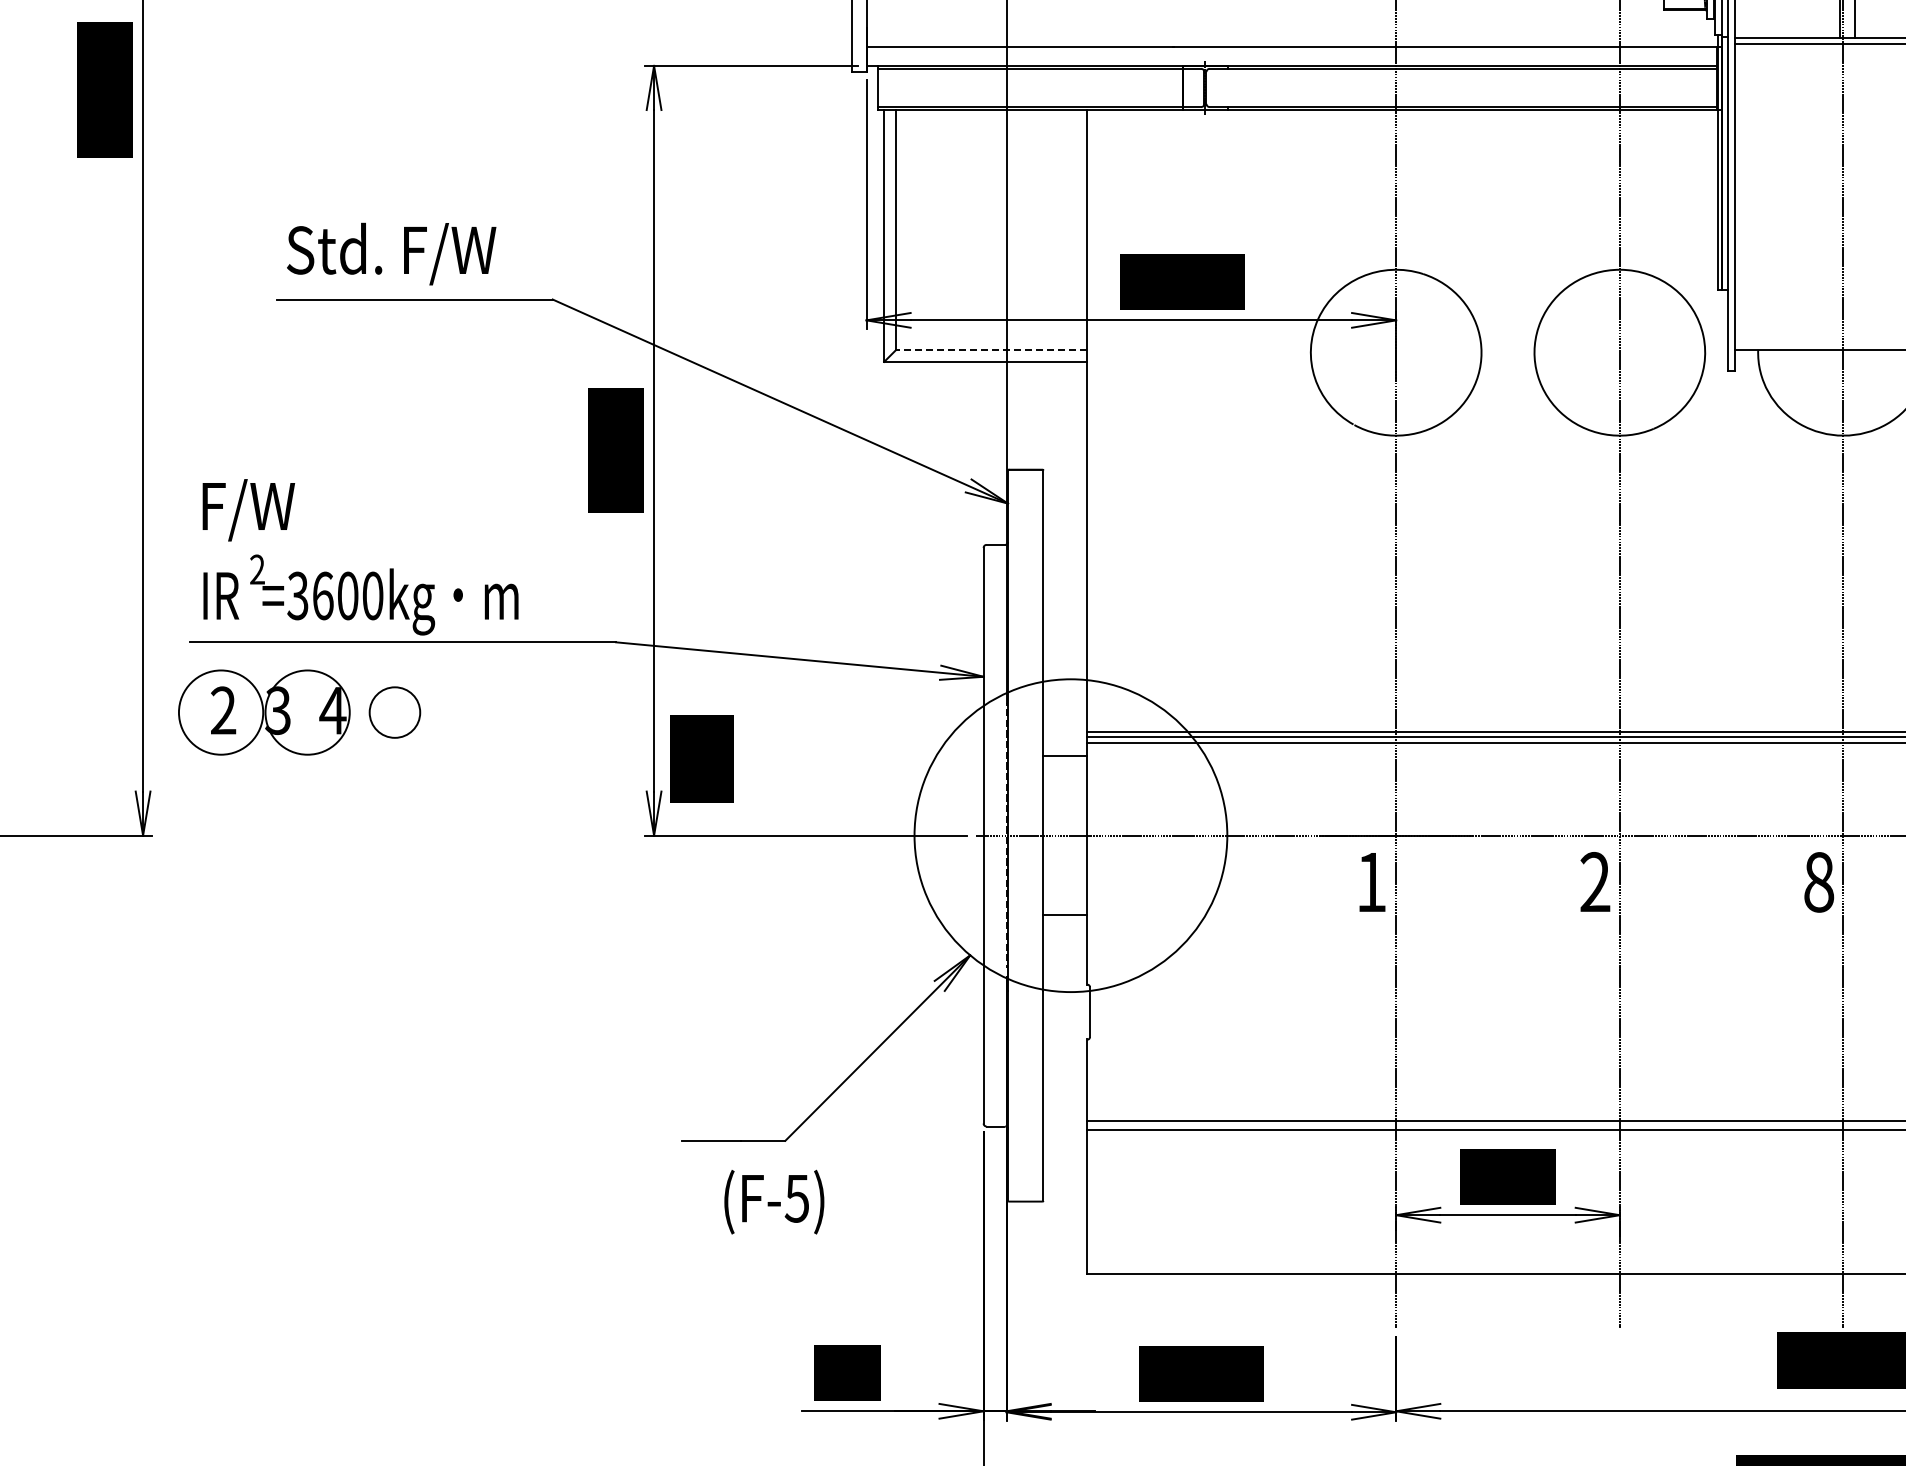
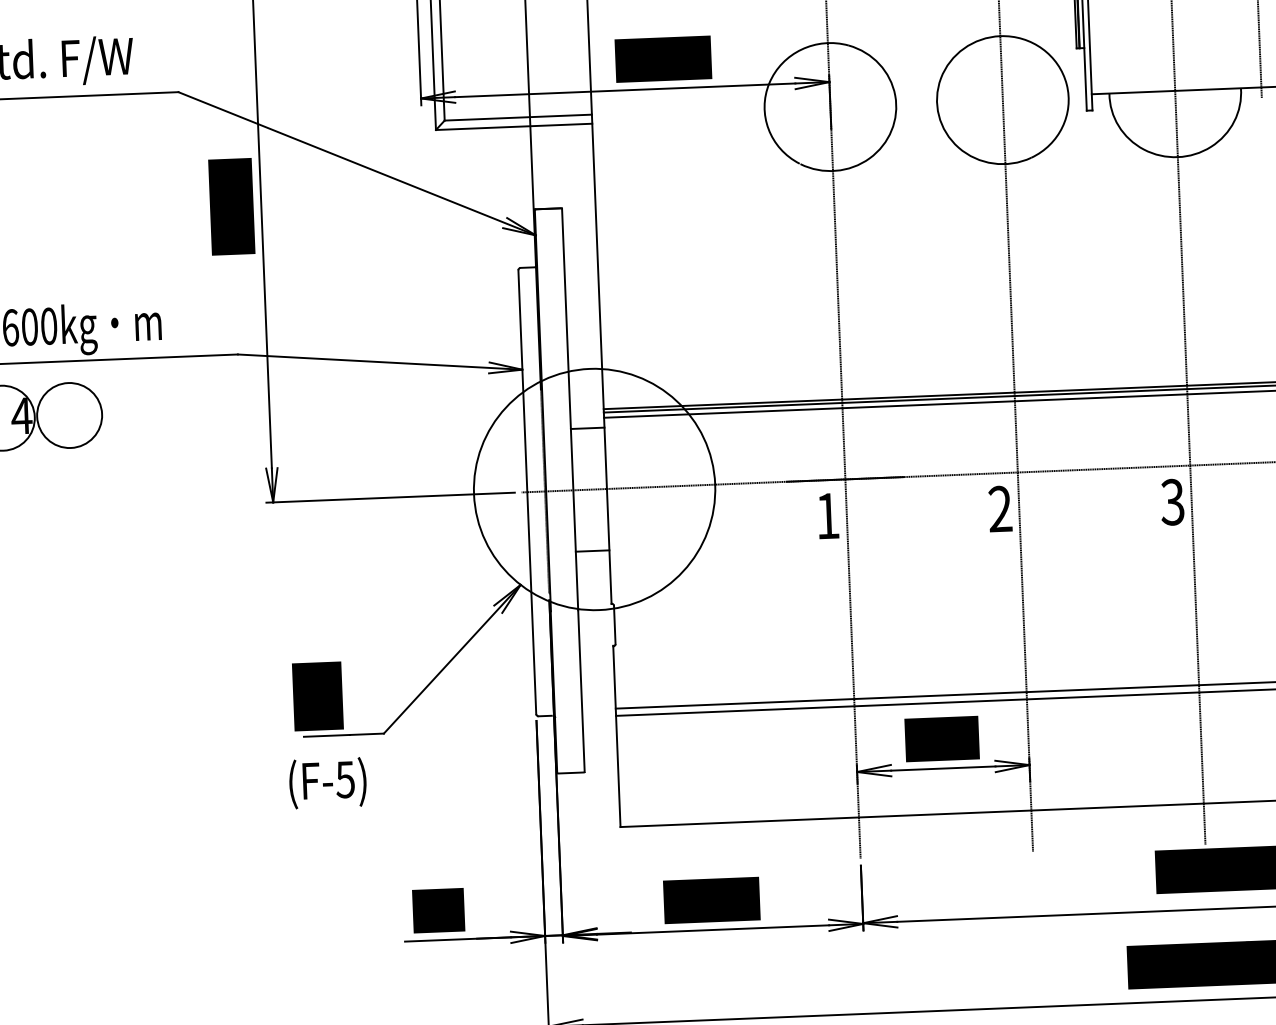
line: (990, 350) -> (517, 117), dashed -> solid
circle: (394, 712) -> (69, 415), size x1.67
text: (701, 758) -> (317, 695), moved
text: (1818, 882) -> (1172, 502), 8 -> 3
text: (774, 1201) -> (328, 782), moved

